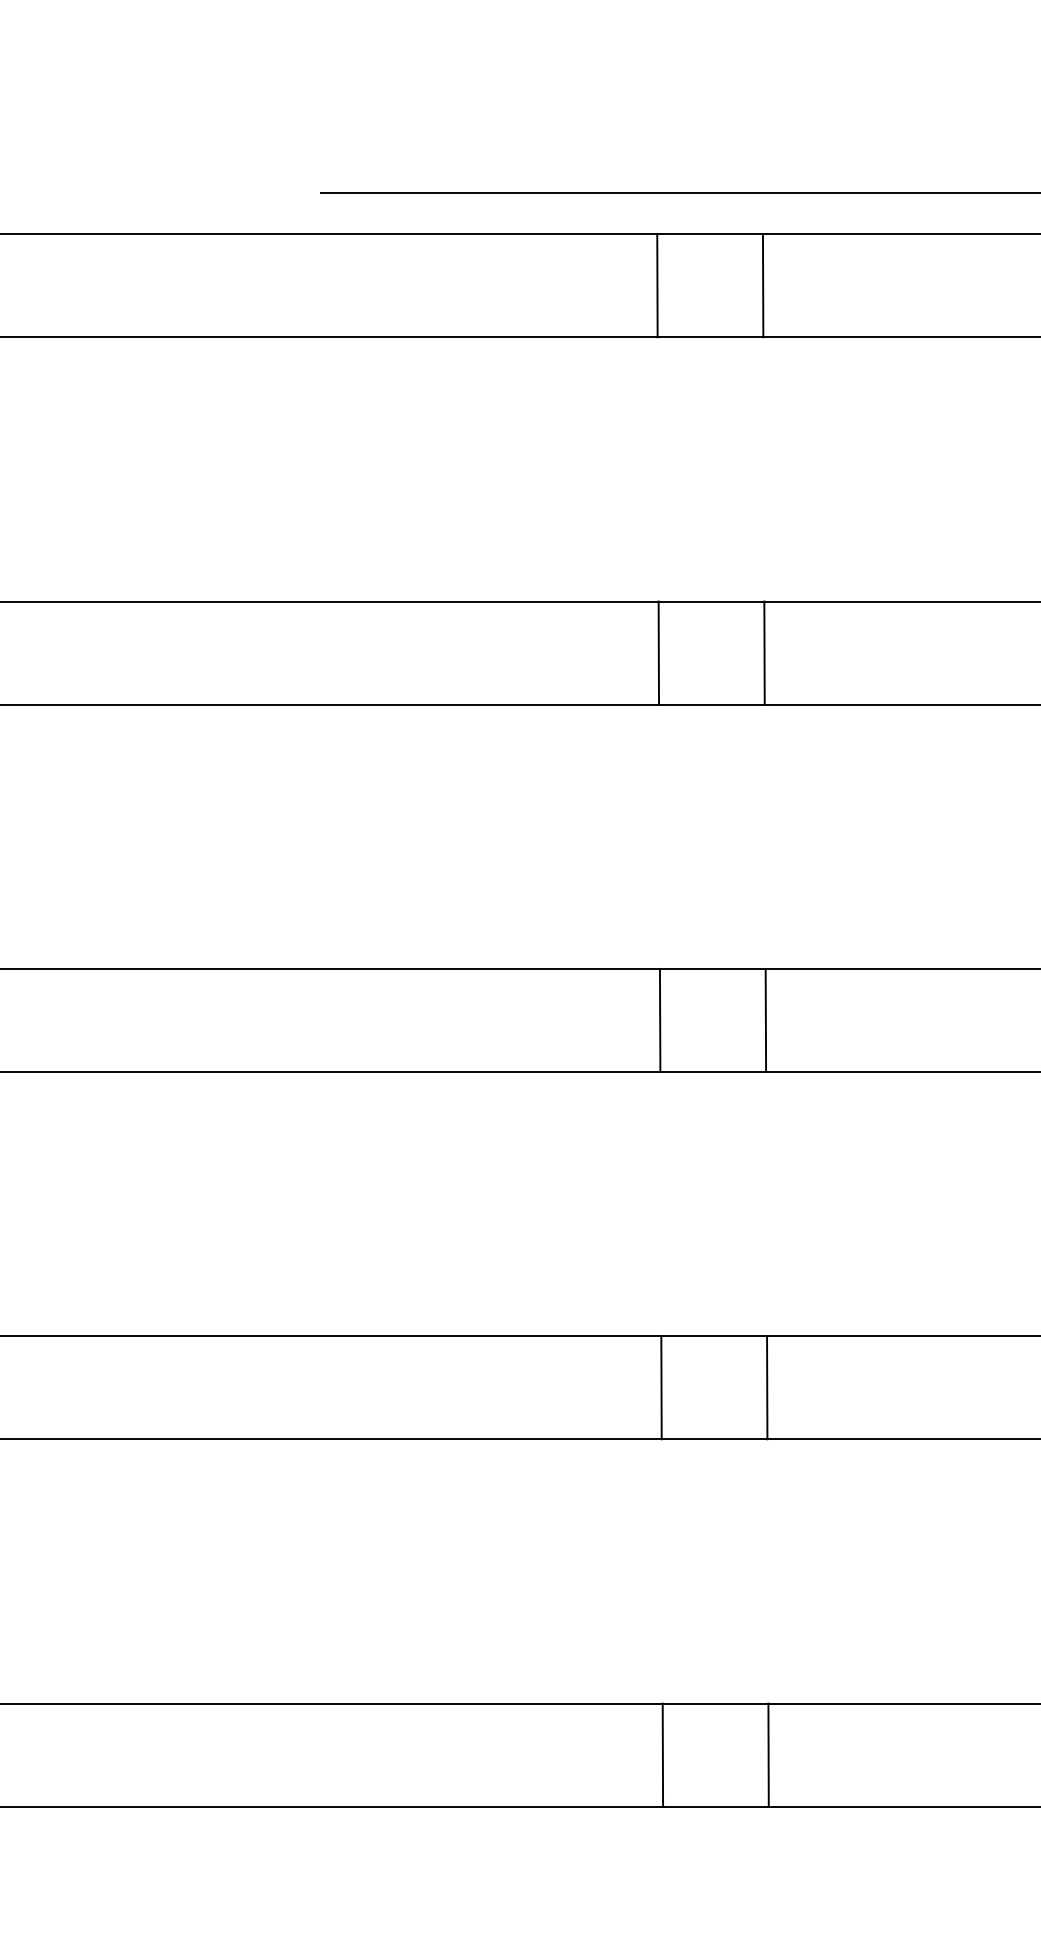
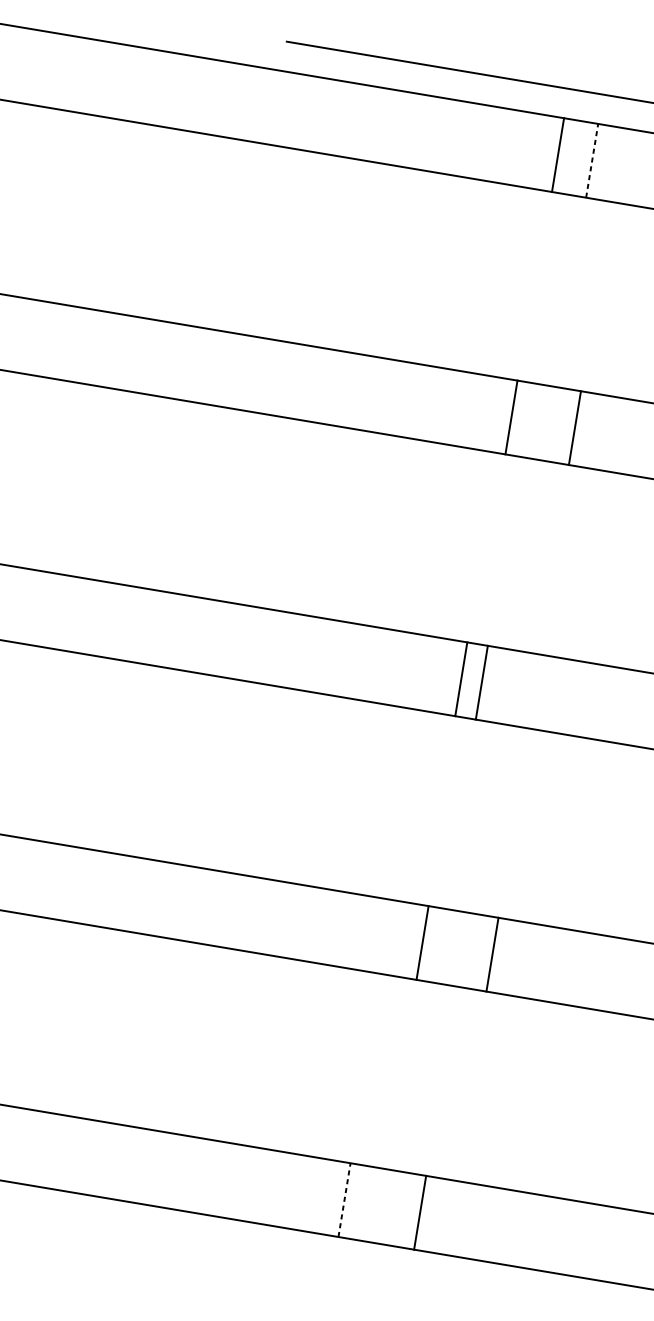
line: (657, 285) -> (558, 154), moved
line: (763, 285) -> (592, 160), solid -> dashed
line: (658, 652) -> (511, 417), moved
line: (764, 652) -> (574, 427), moved
line: (659, 1019) -> (460, 678), moved
line: (765, 1019) -> (481, 682), moved
line: (661, 1387) -> (422, 942), moved
line: (767, 1387) -> (492, 954), moved
line: (662, 1755) -> (344, 1200), solid -> dashed

